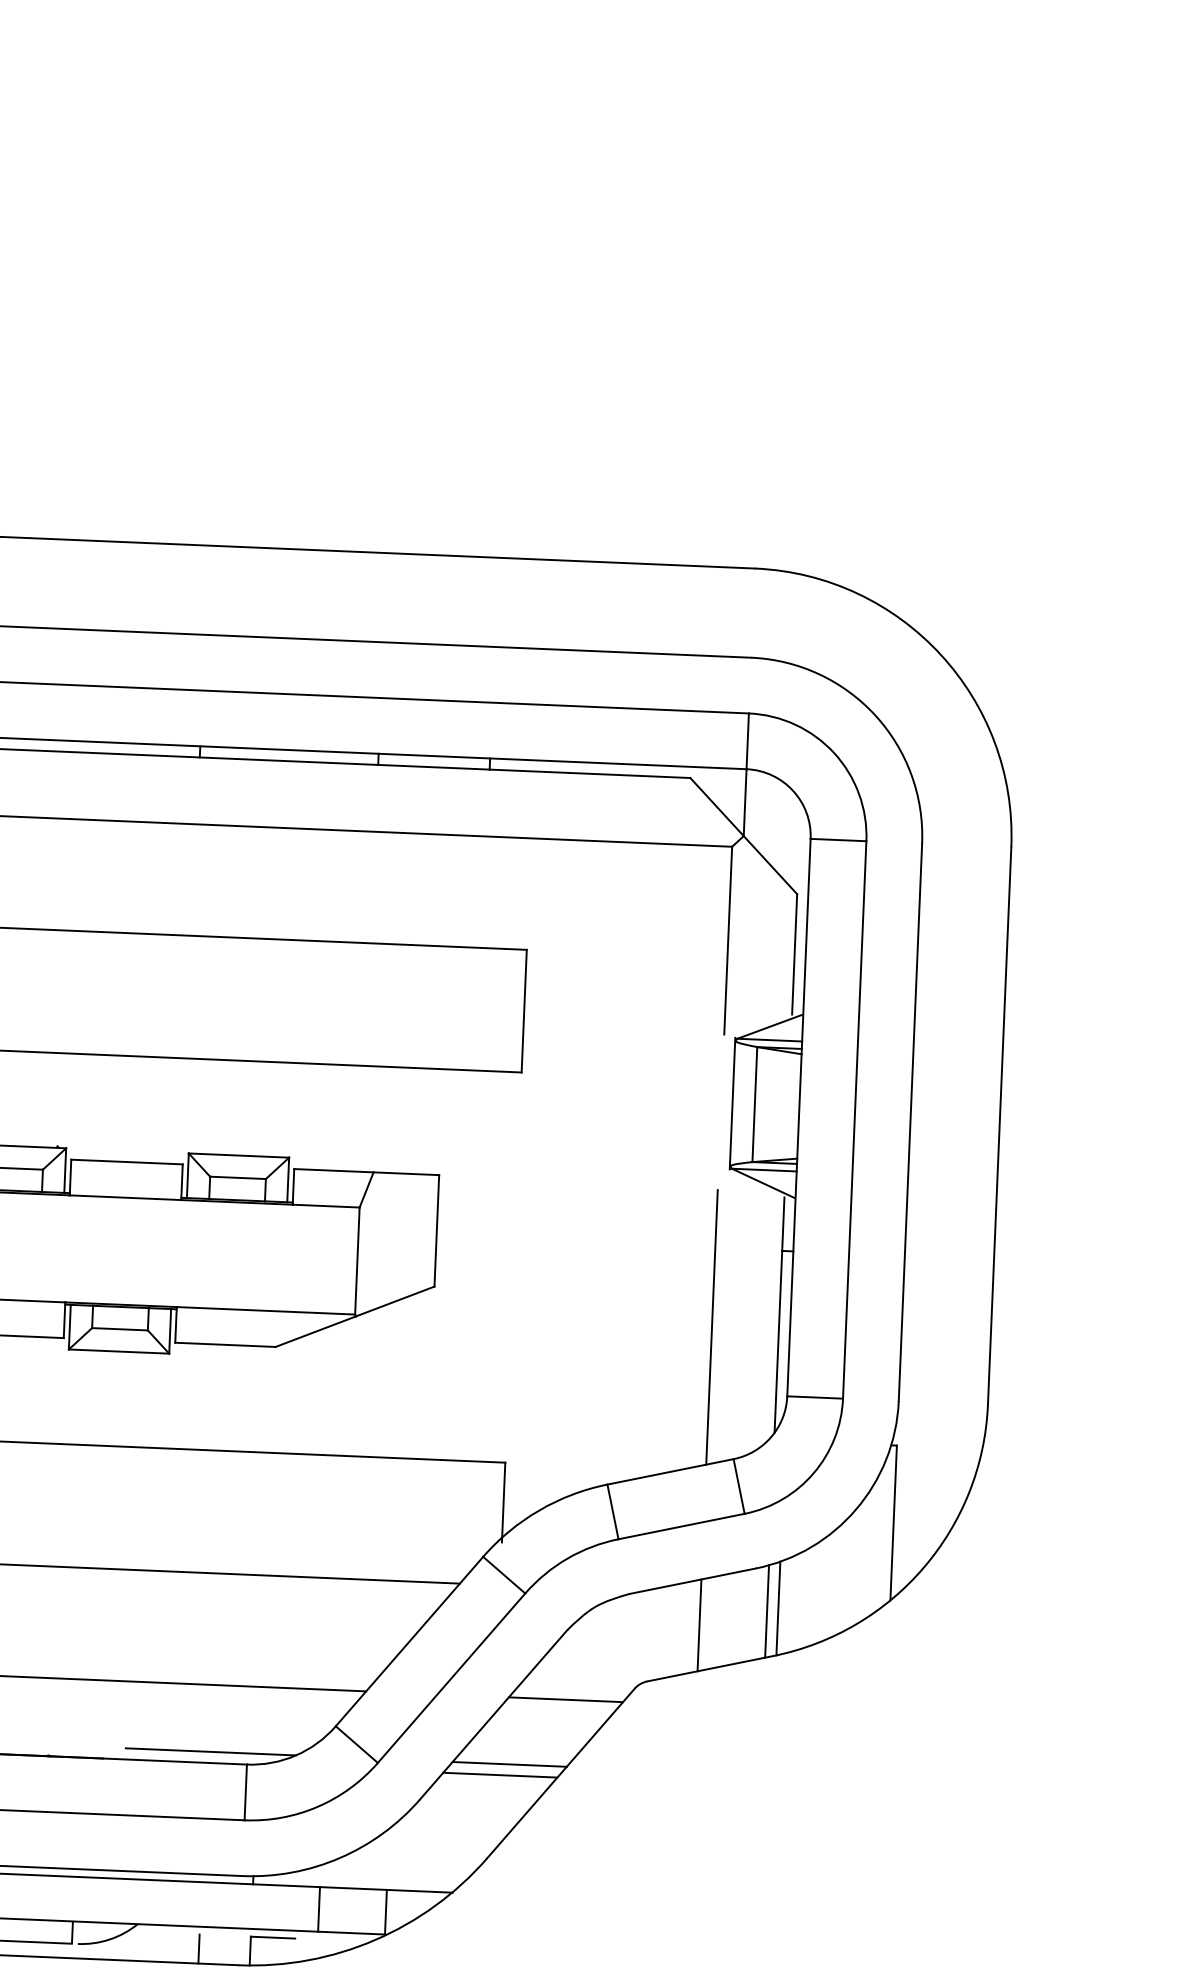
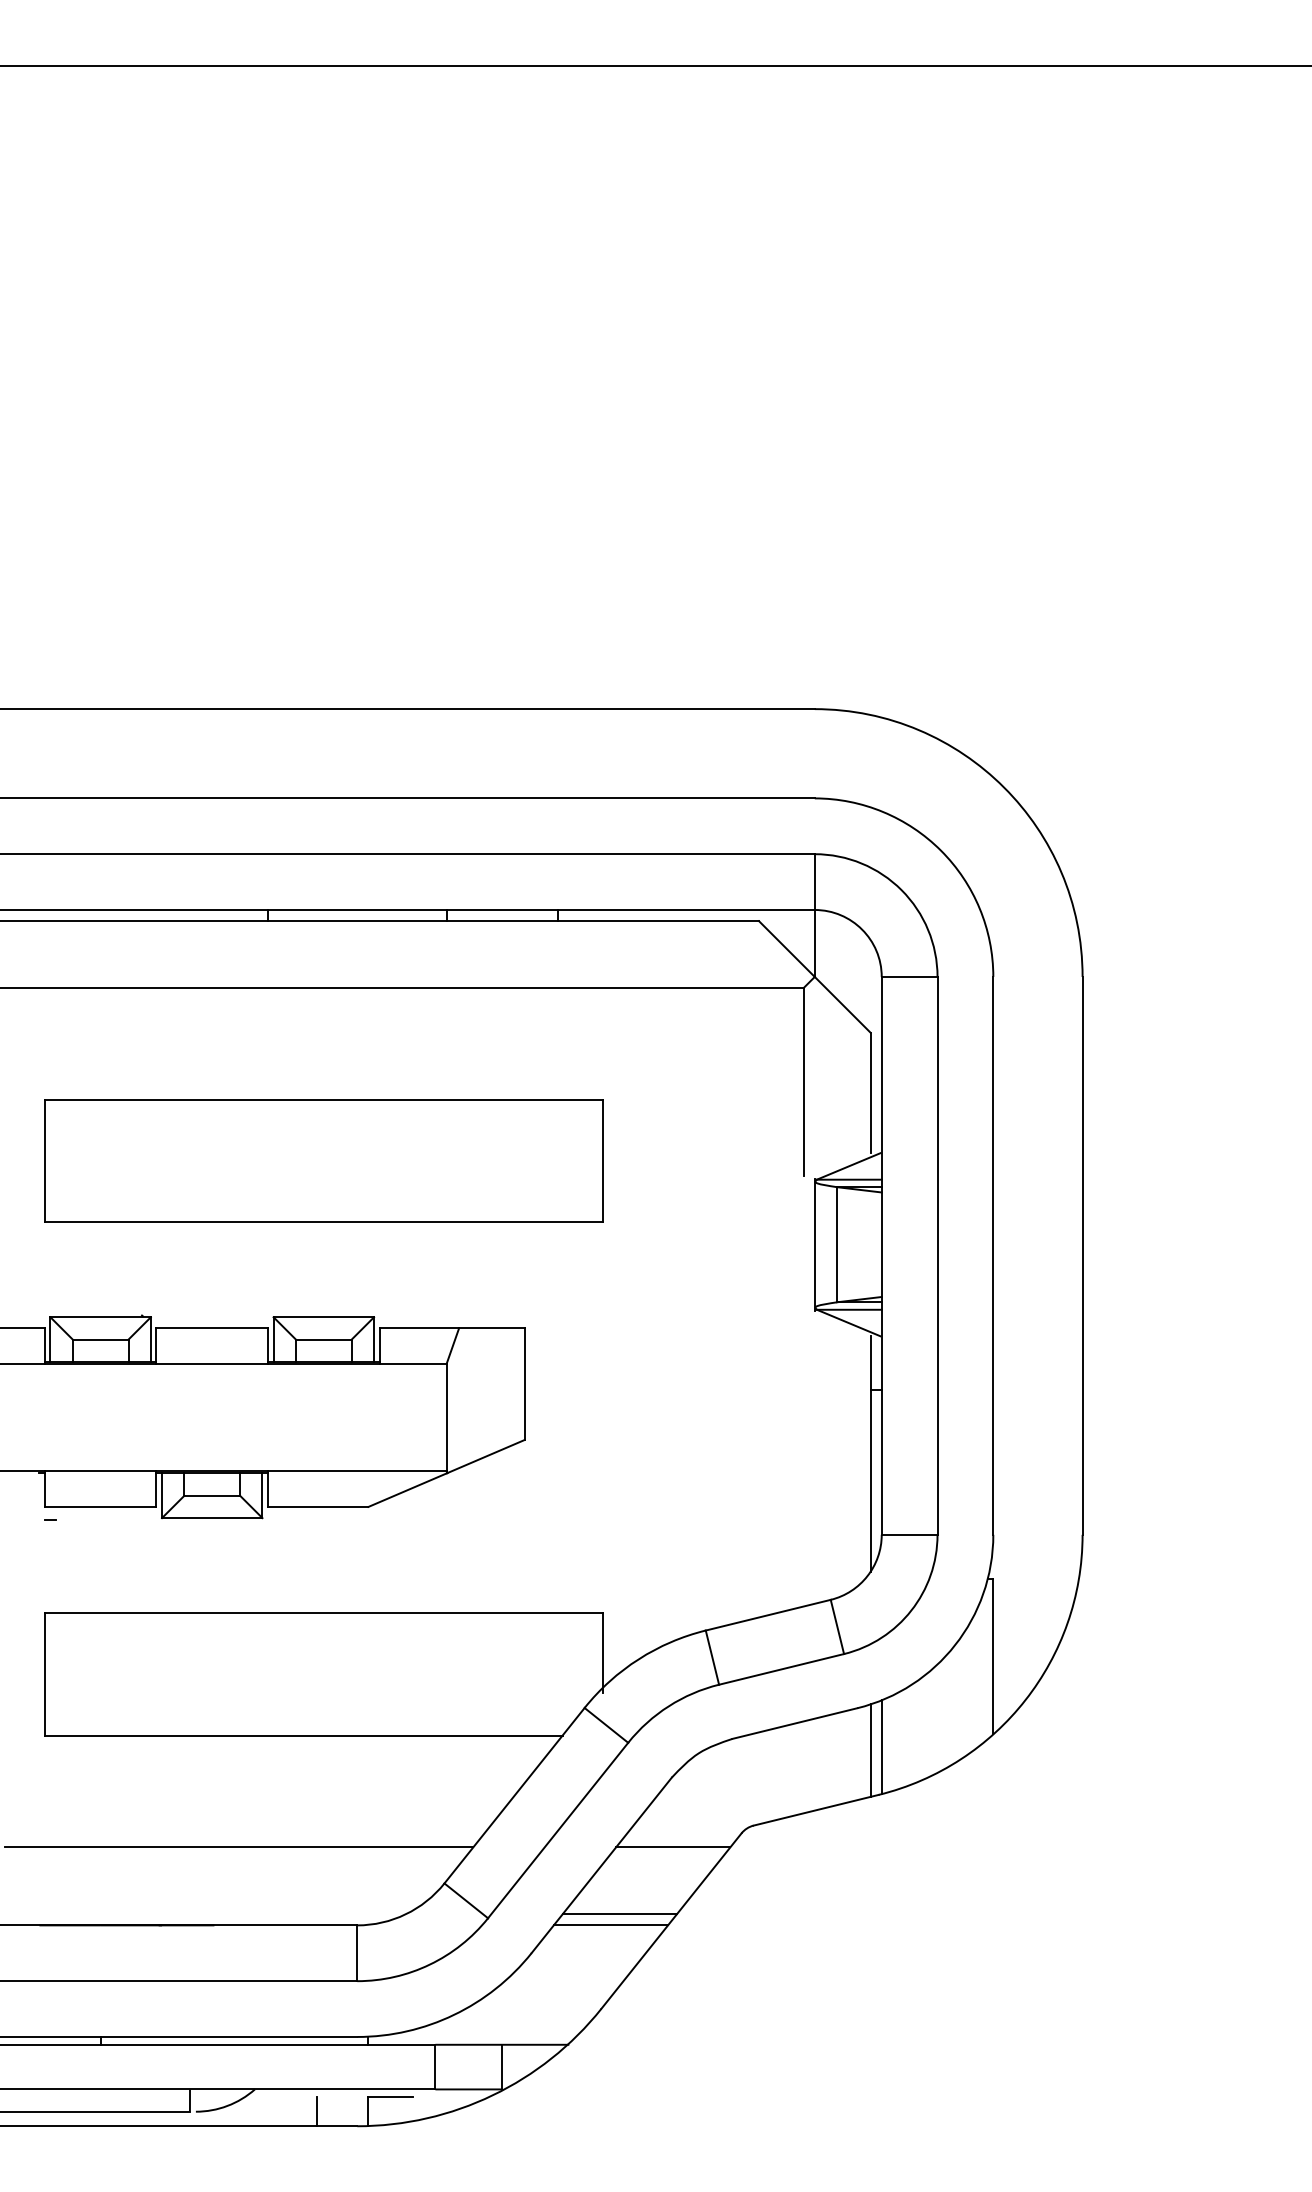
line: (711, 1326) -> (803, 1468), removed
line: (699, 1625) -> (803, 1767), removed
line: (210, 1752) -> (320, 1914), removed

